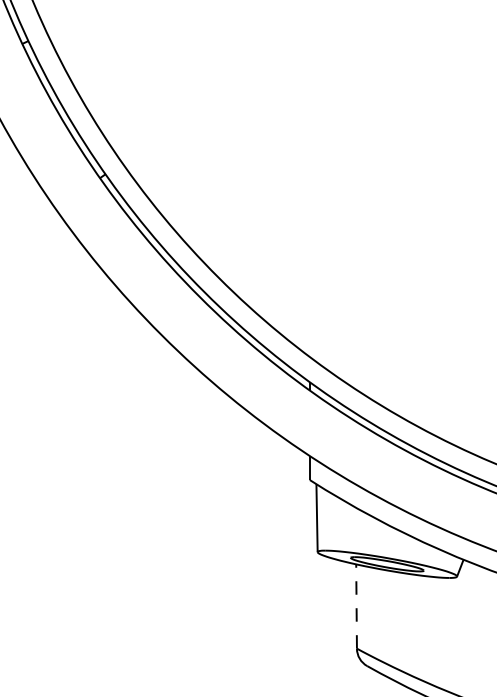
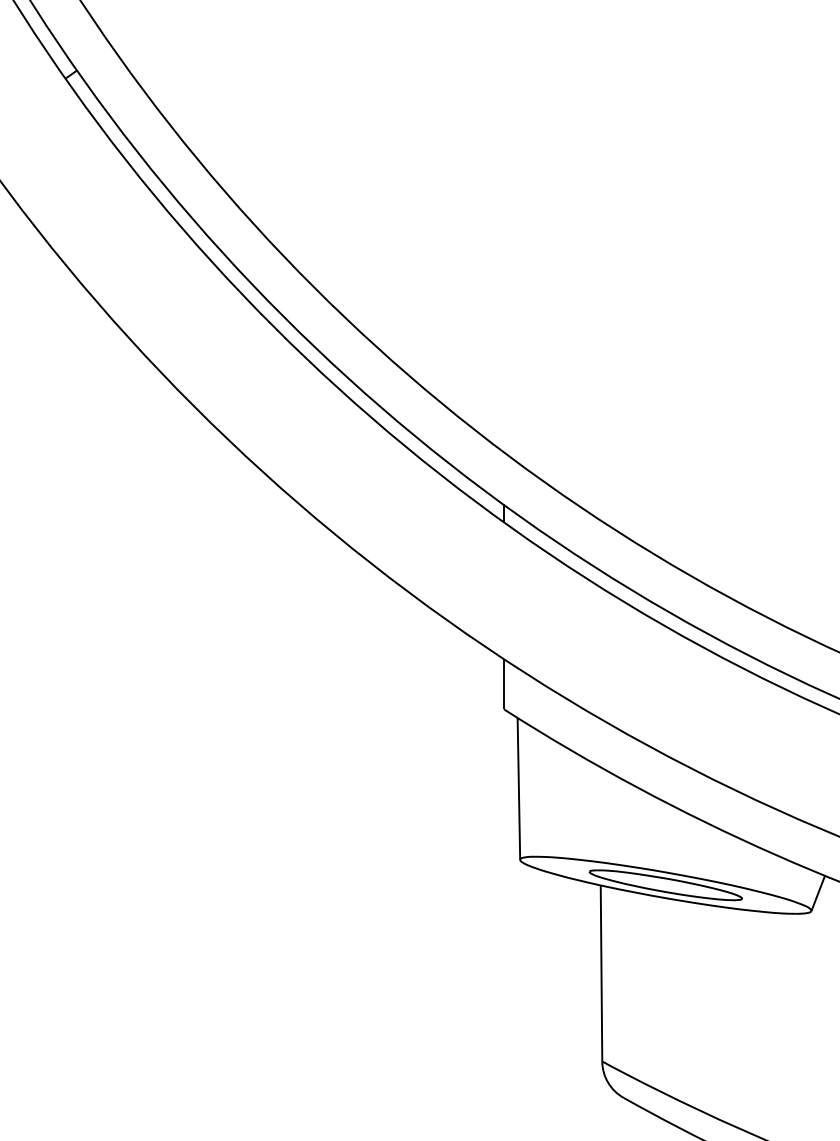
line: (356, 606) -> (601, 973), dashed -> solid

